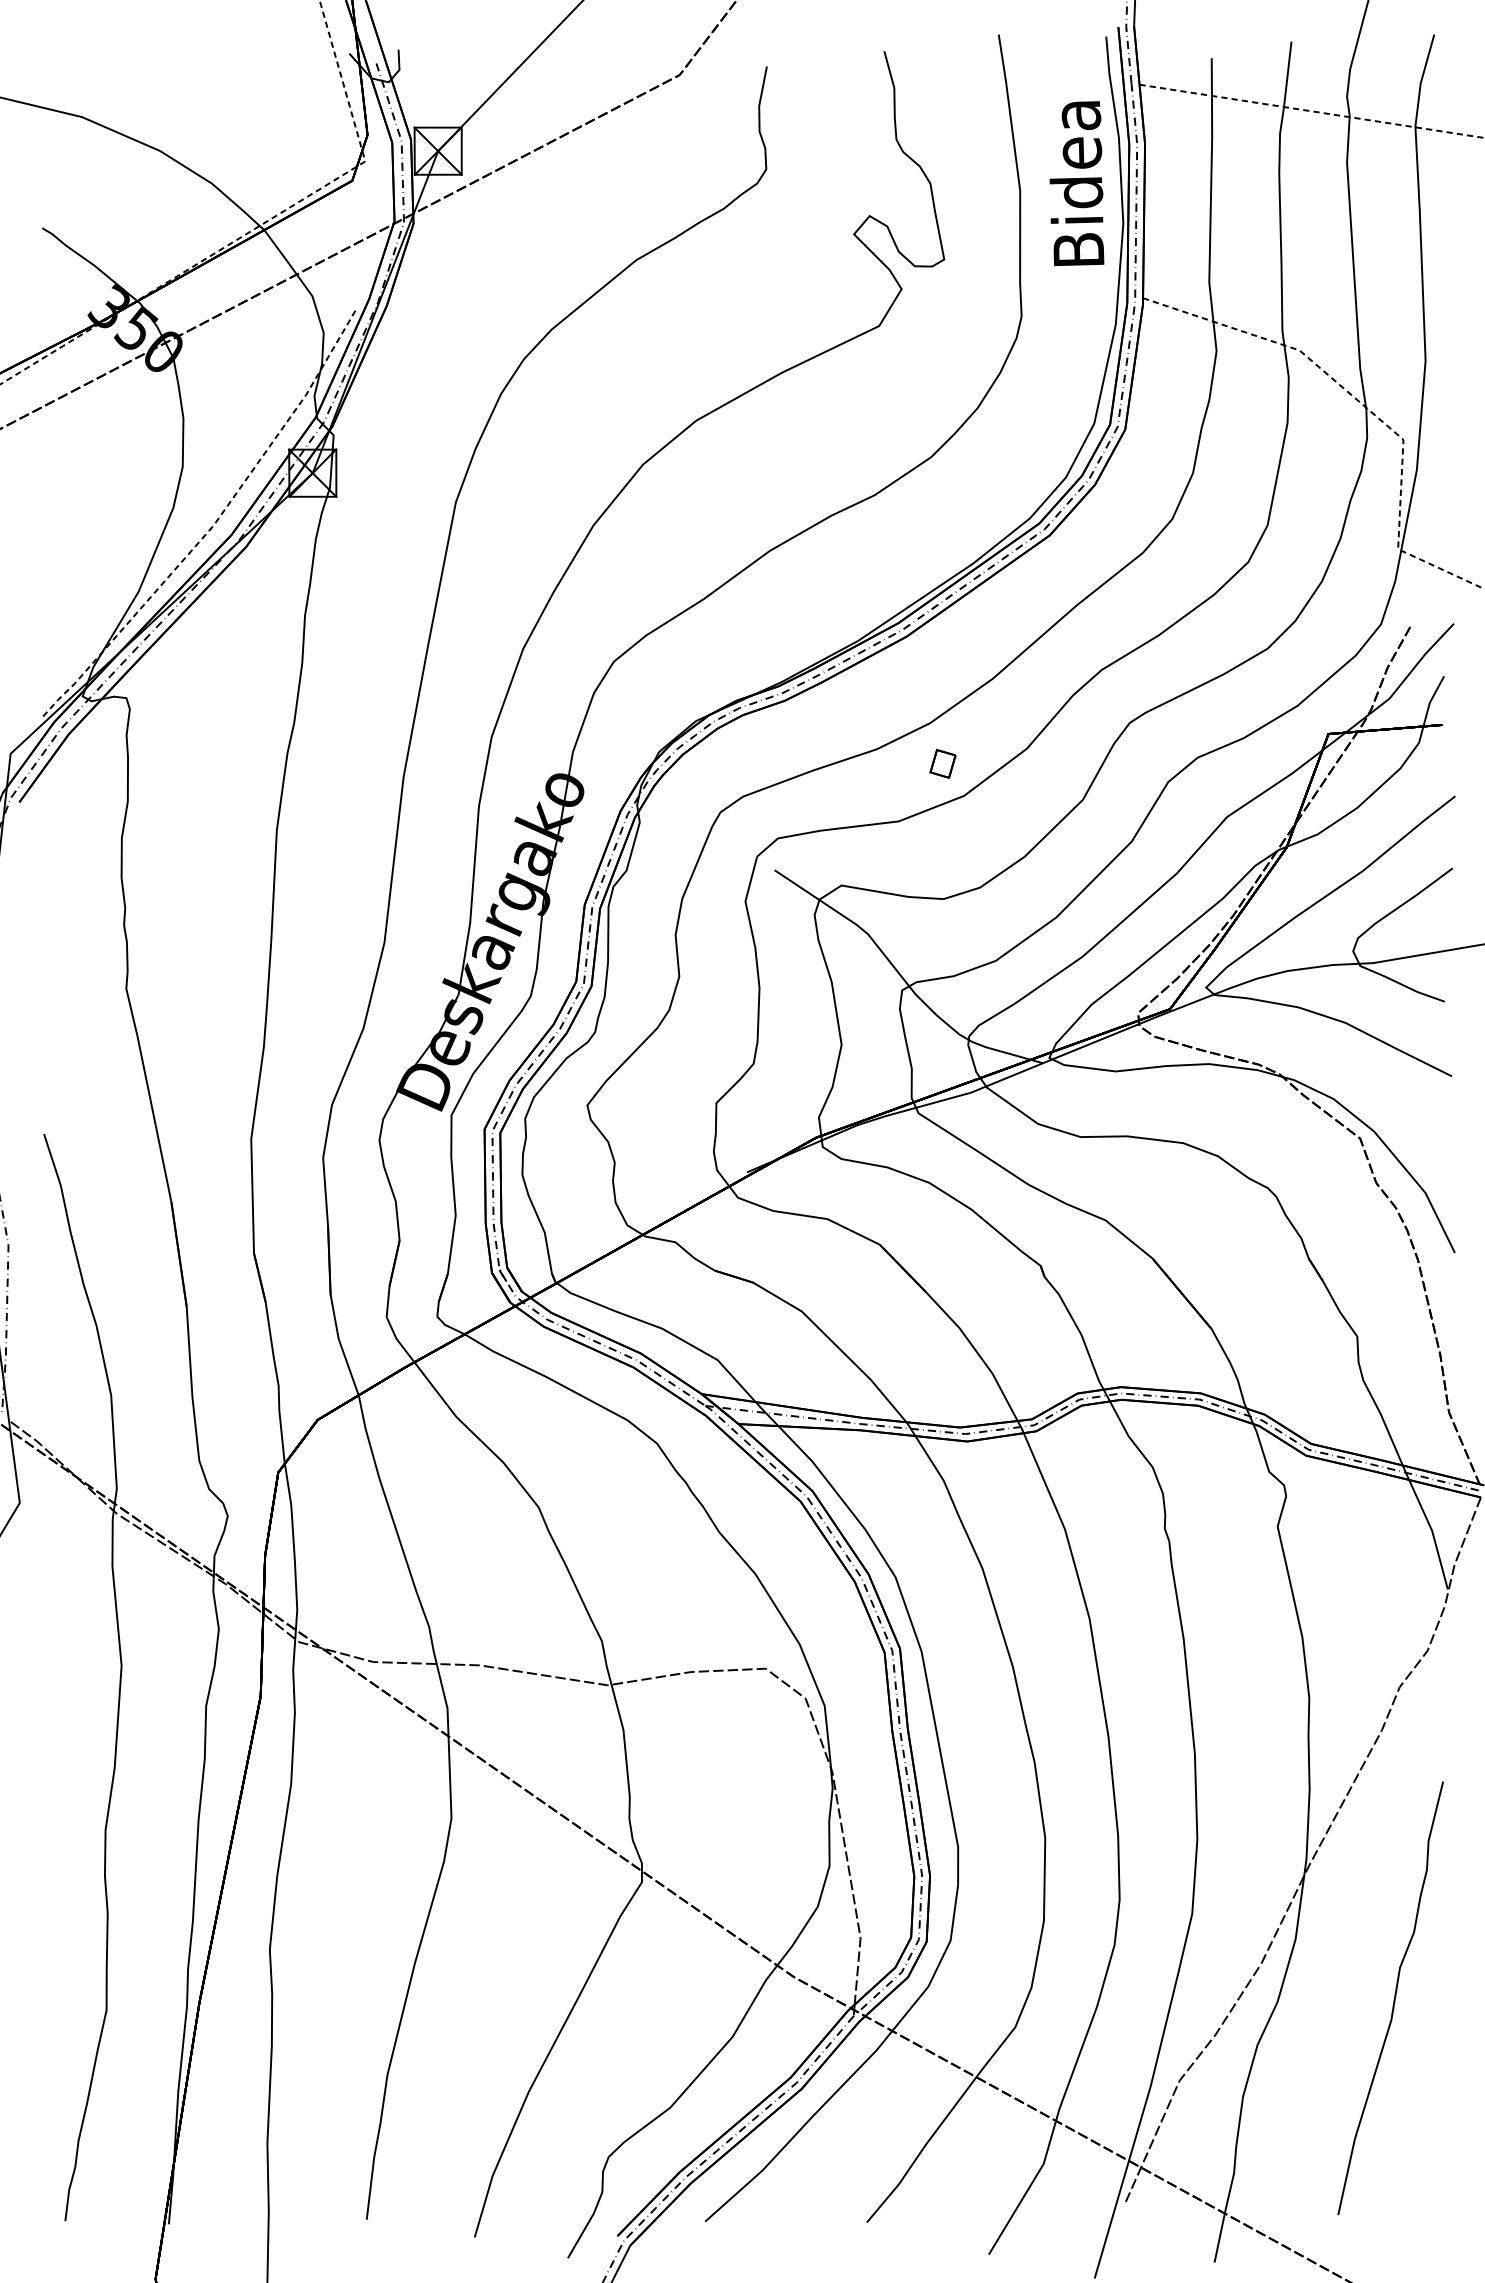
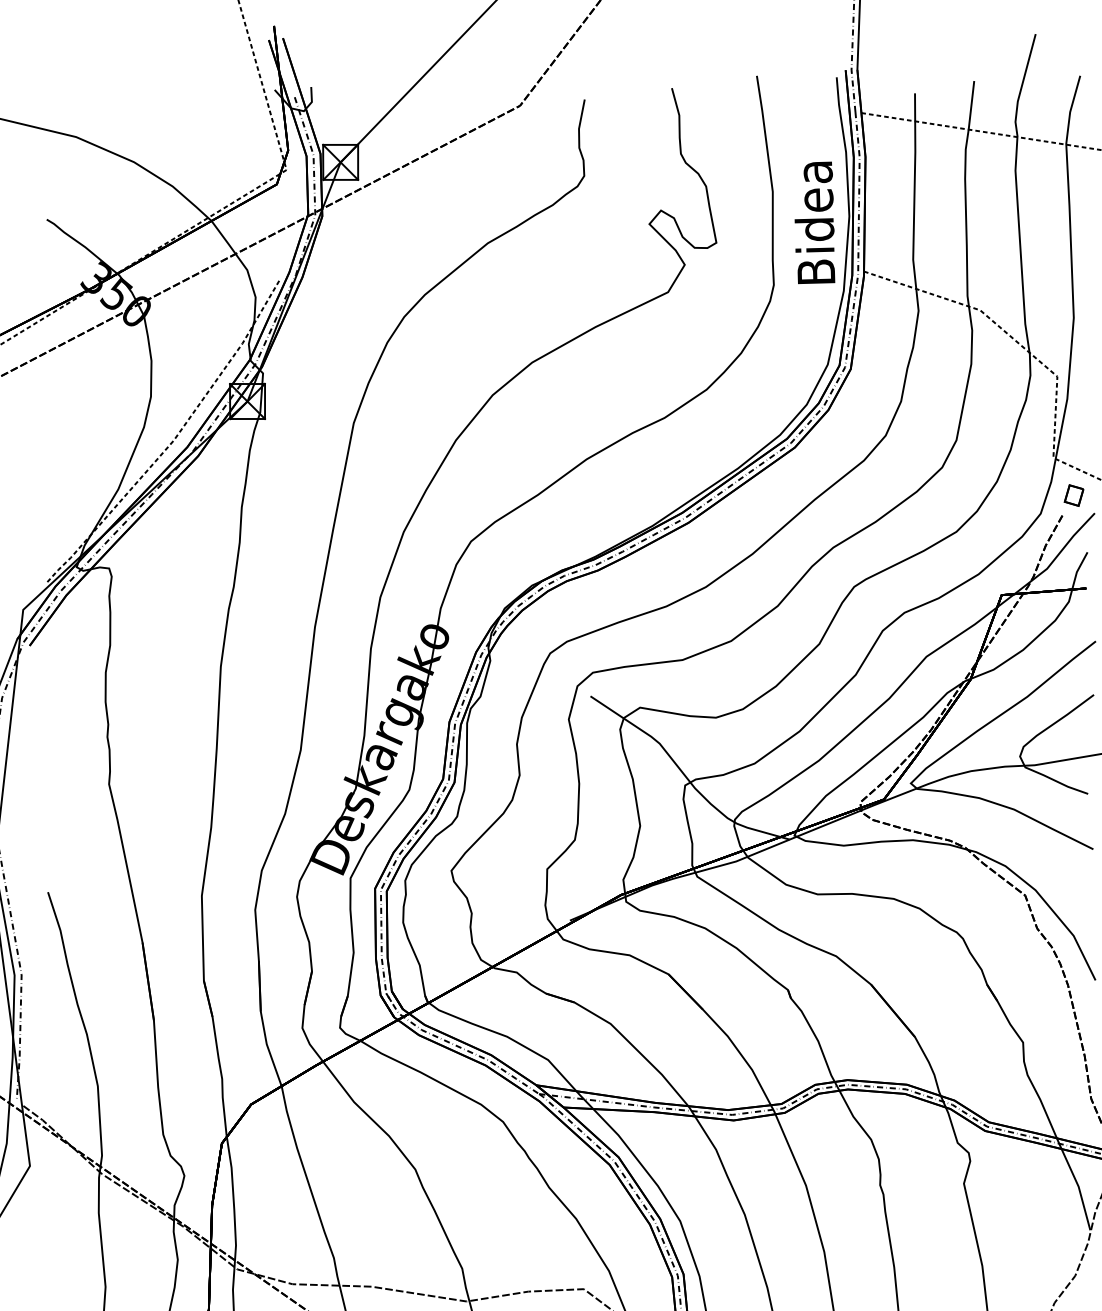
text: (1076, 183) -> (814, 222), moved
part: (942, 763) -> (1073, 495), moved

